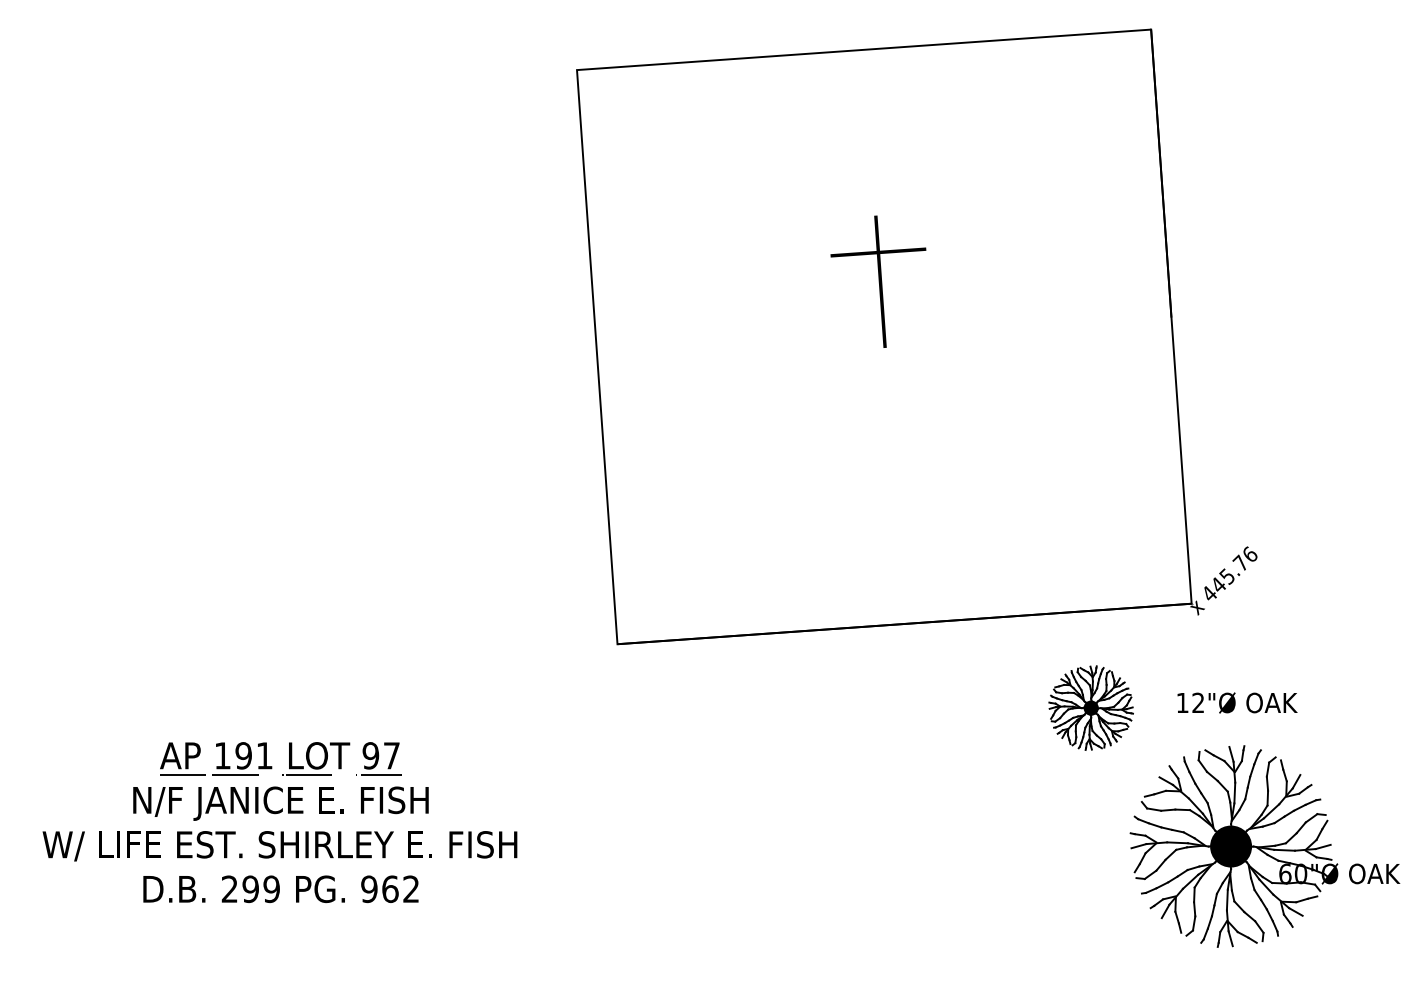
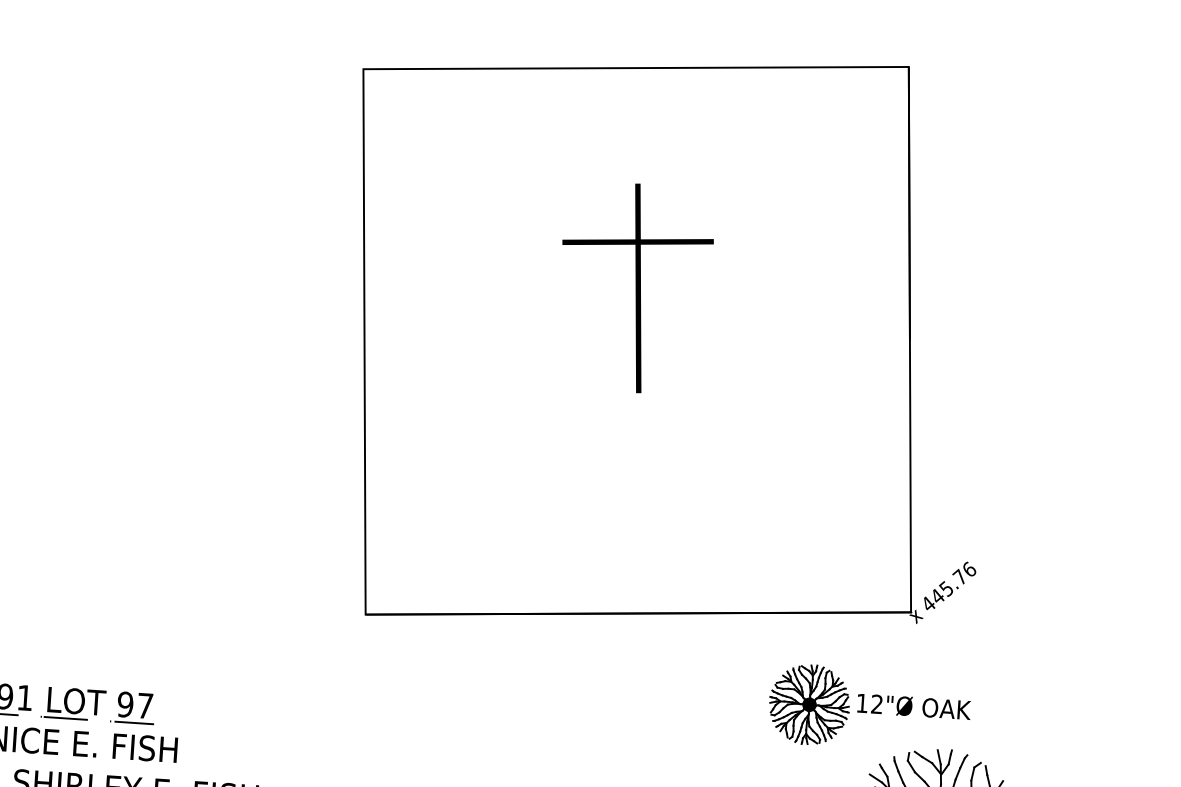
part: (878, 281) -> (635, 288), size x1.67
text: (1237, 702) -> (914, 706), moved

